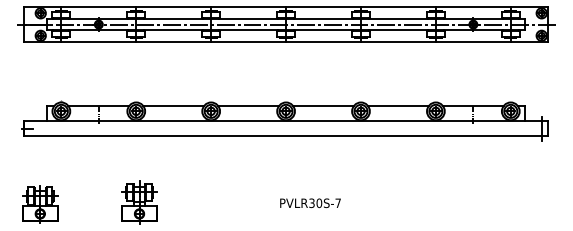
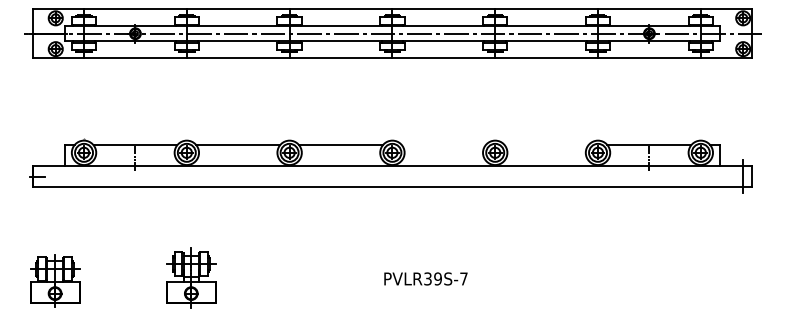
line: (323, 106) -> (443, 145), removed
line: (398, 106) -> (546, 145), removed
text: (318, 202) -> (437, 278), PVLR30S-7 -> PVLR39S-7

